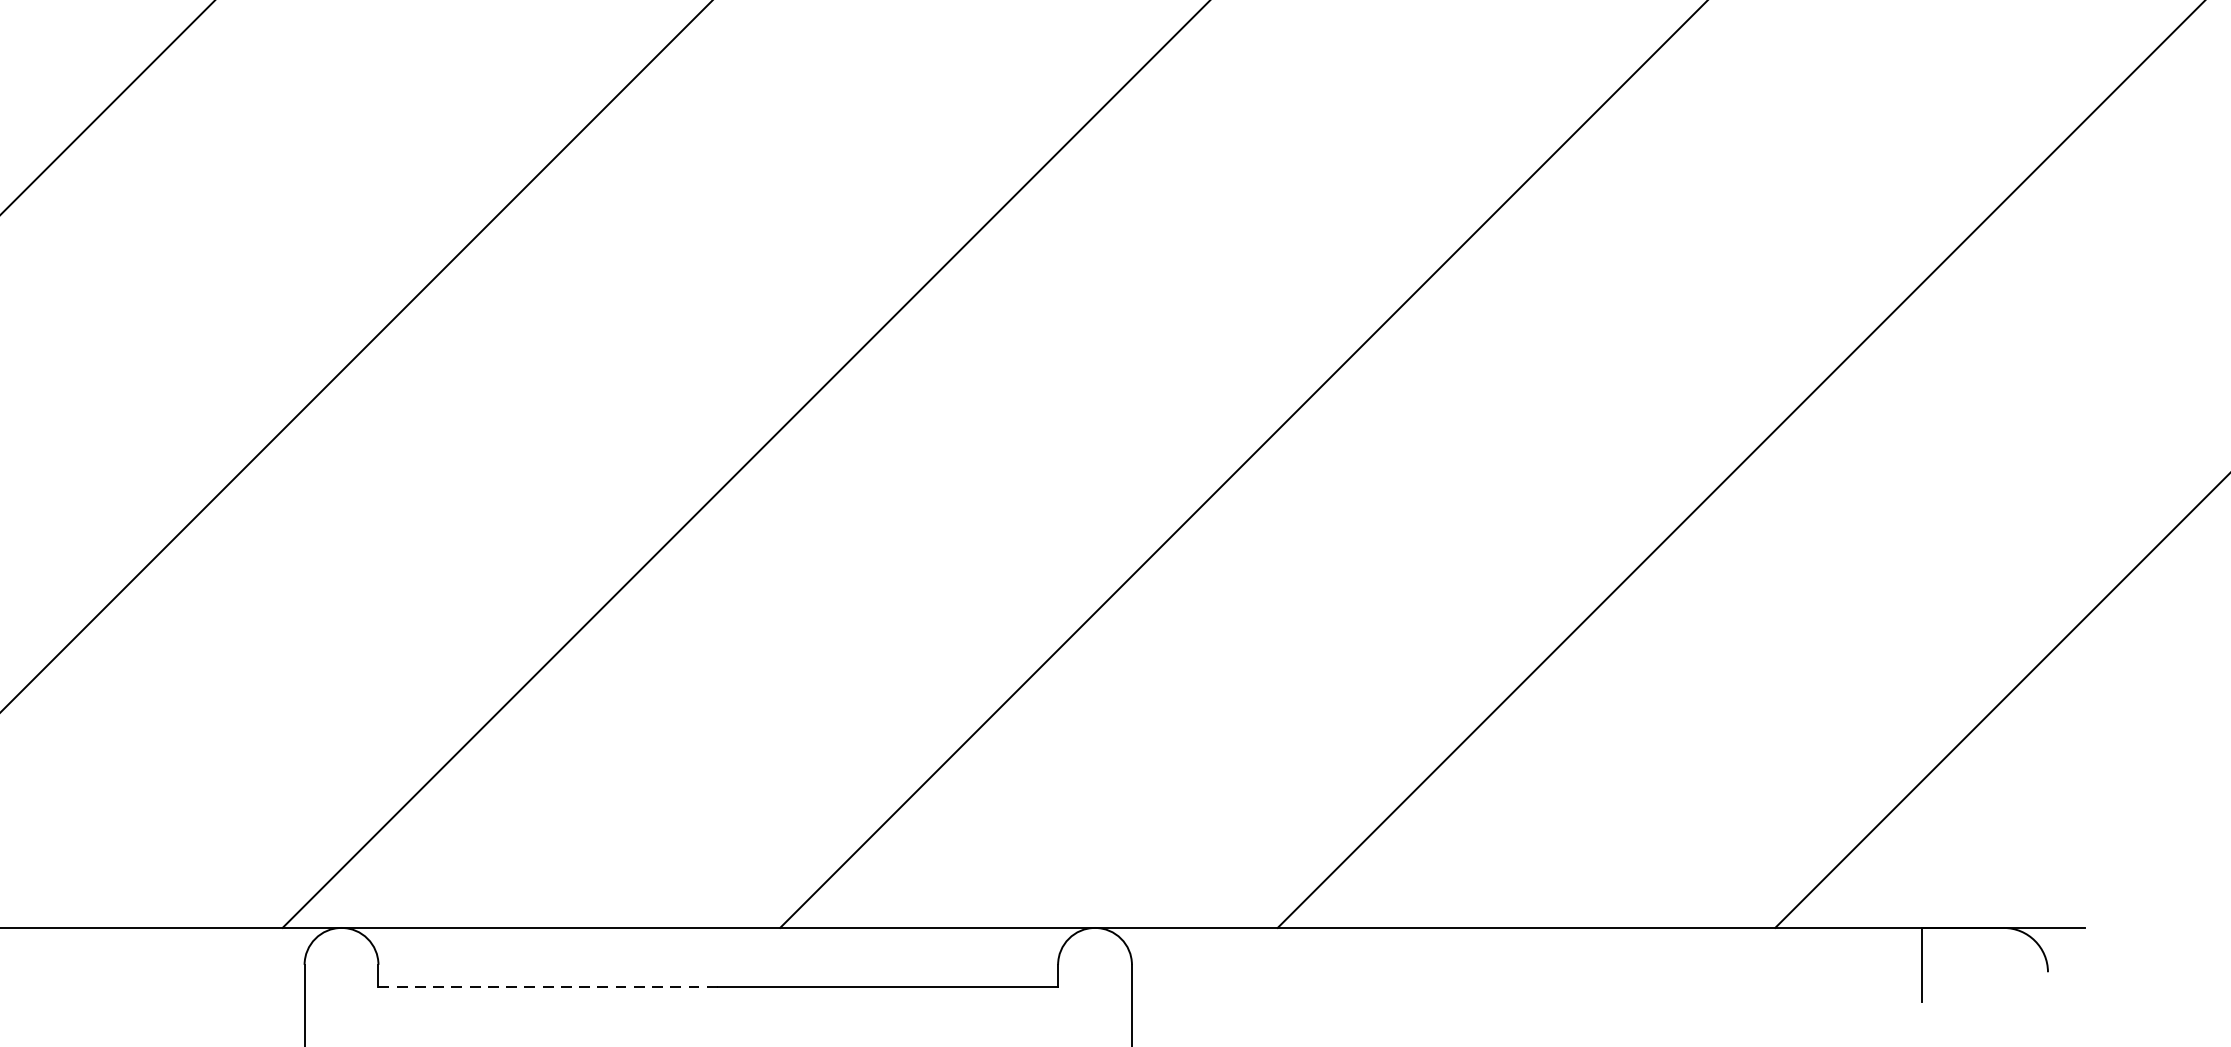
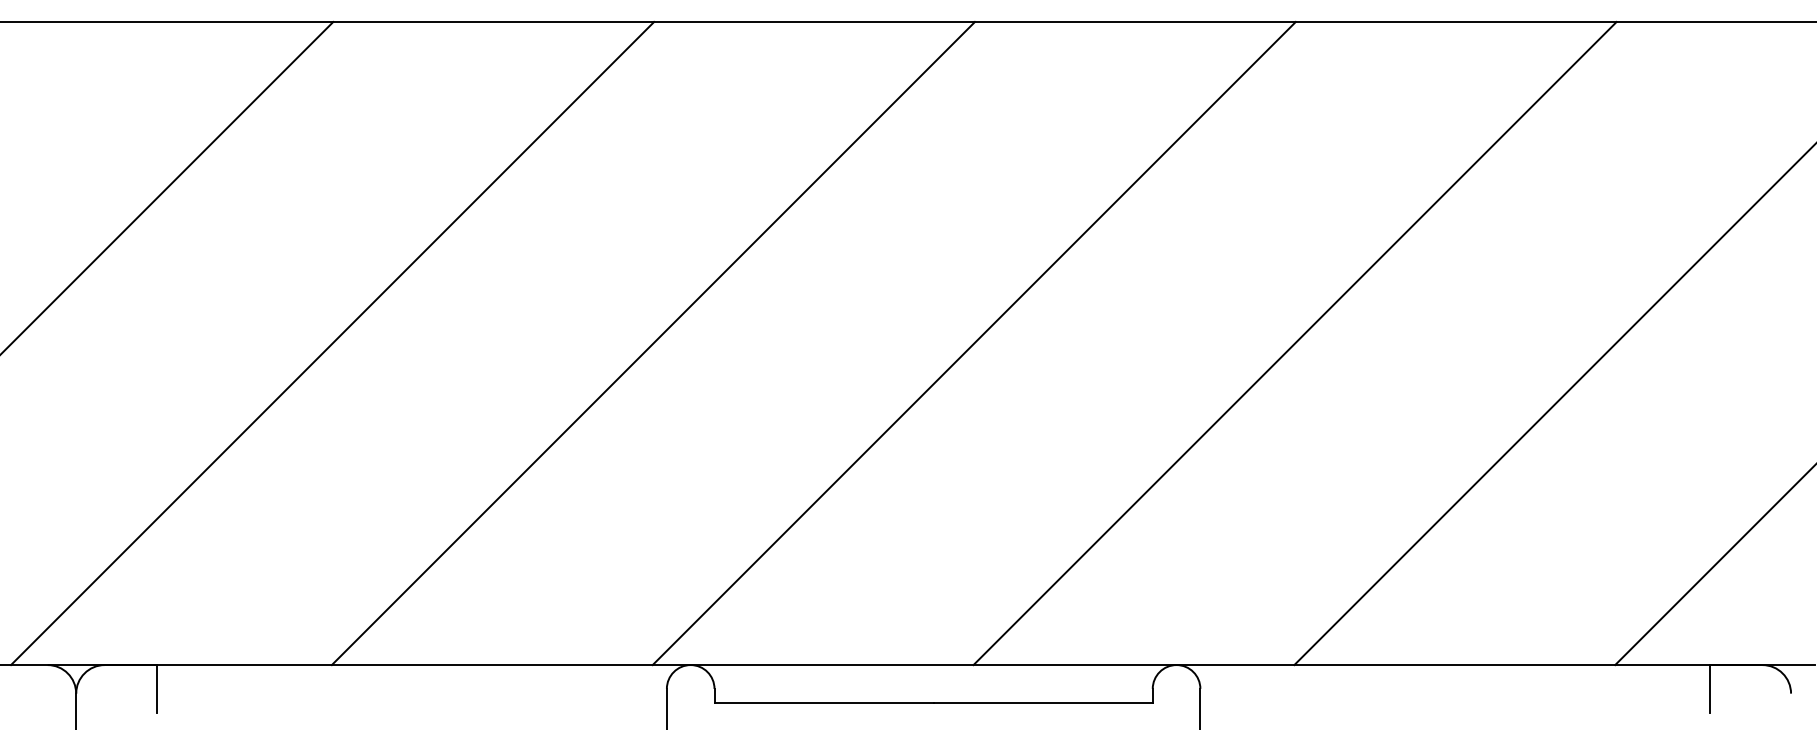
line: (549, 987) -> (824, 703), dashed -> solid

